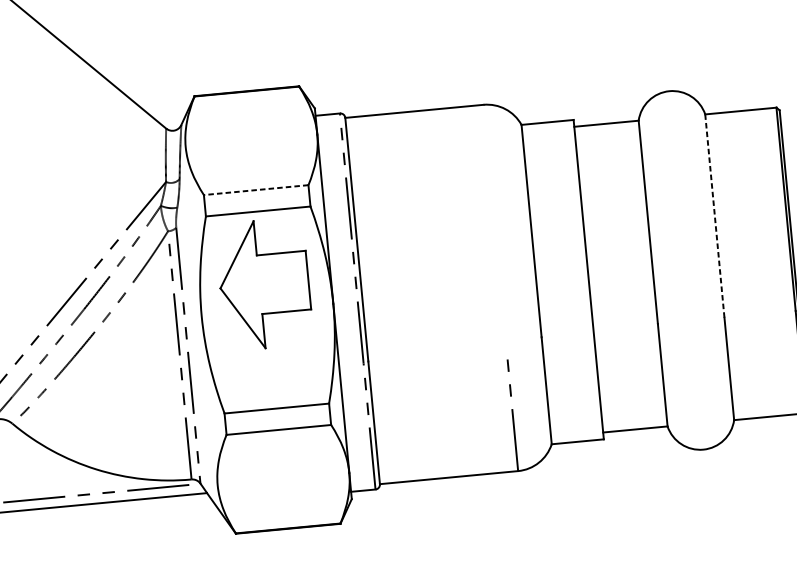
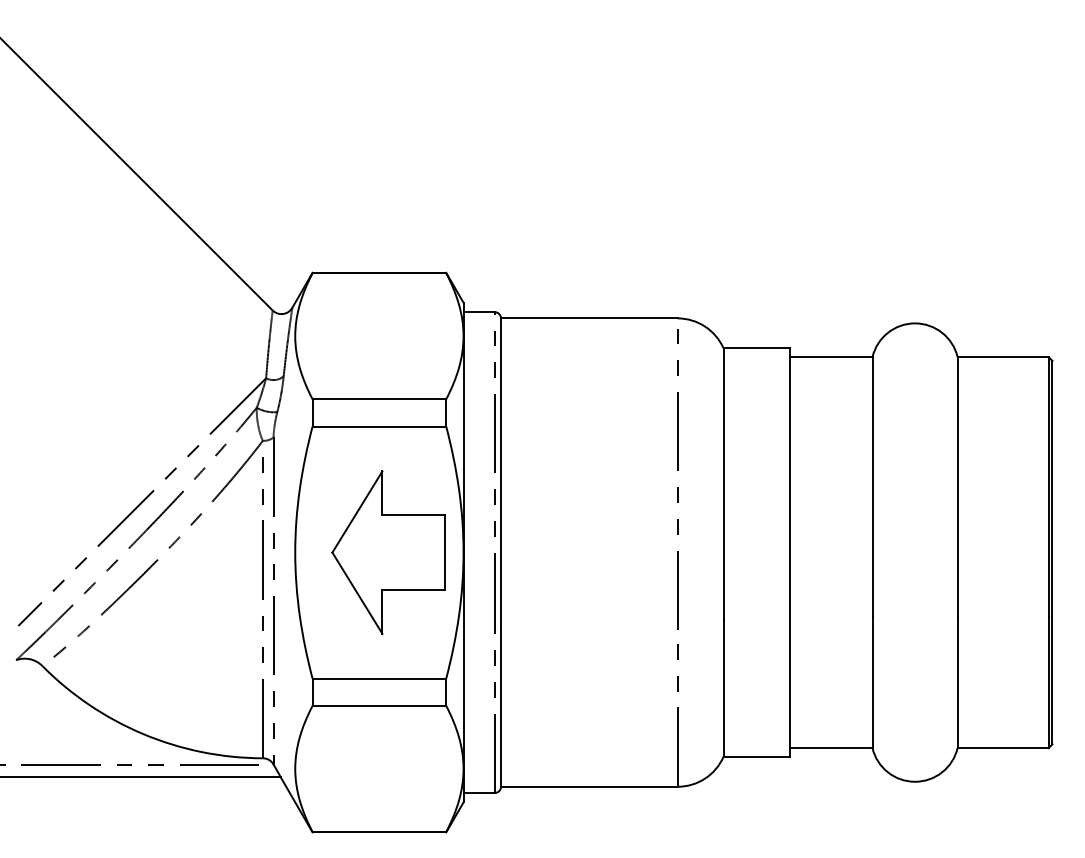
line: (256, 190) -> (379, 399), dashed -> solid
line: (714, 216) -> (957, 487), dashed -> solid
line: (495, 237) -> (677, 487), added
part: (264, 284) -> (388, 552), moved

